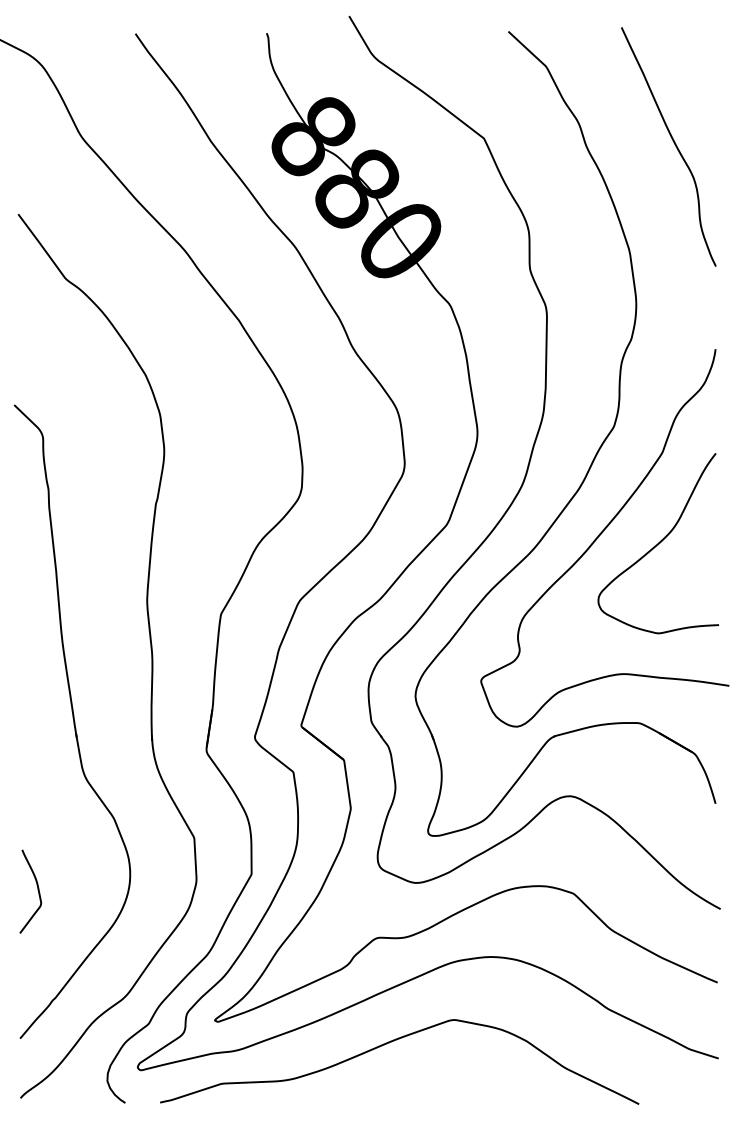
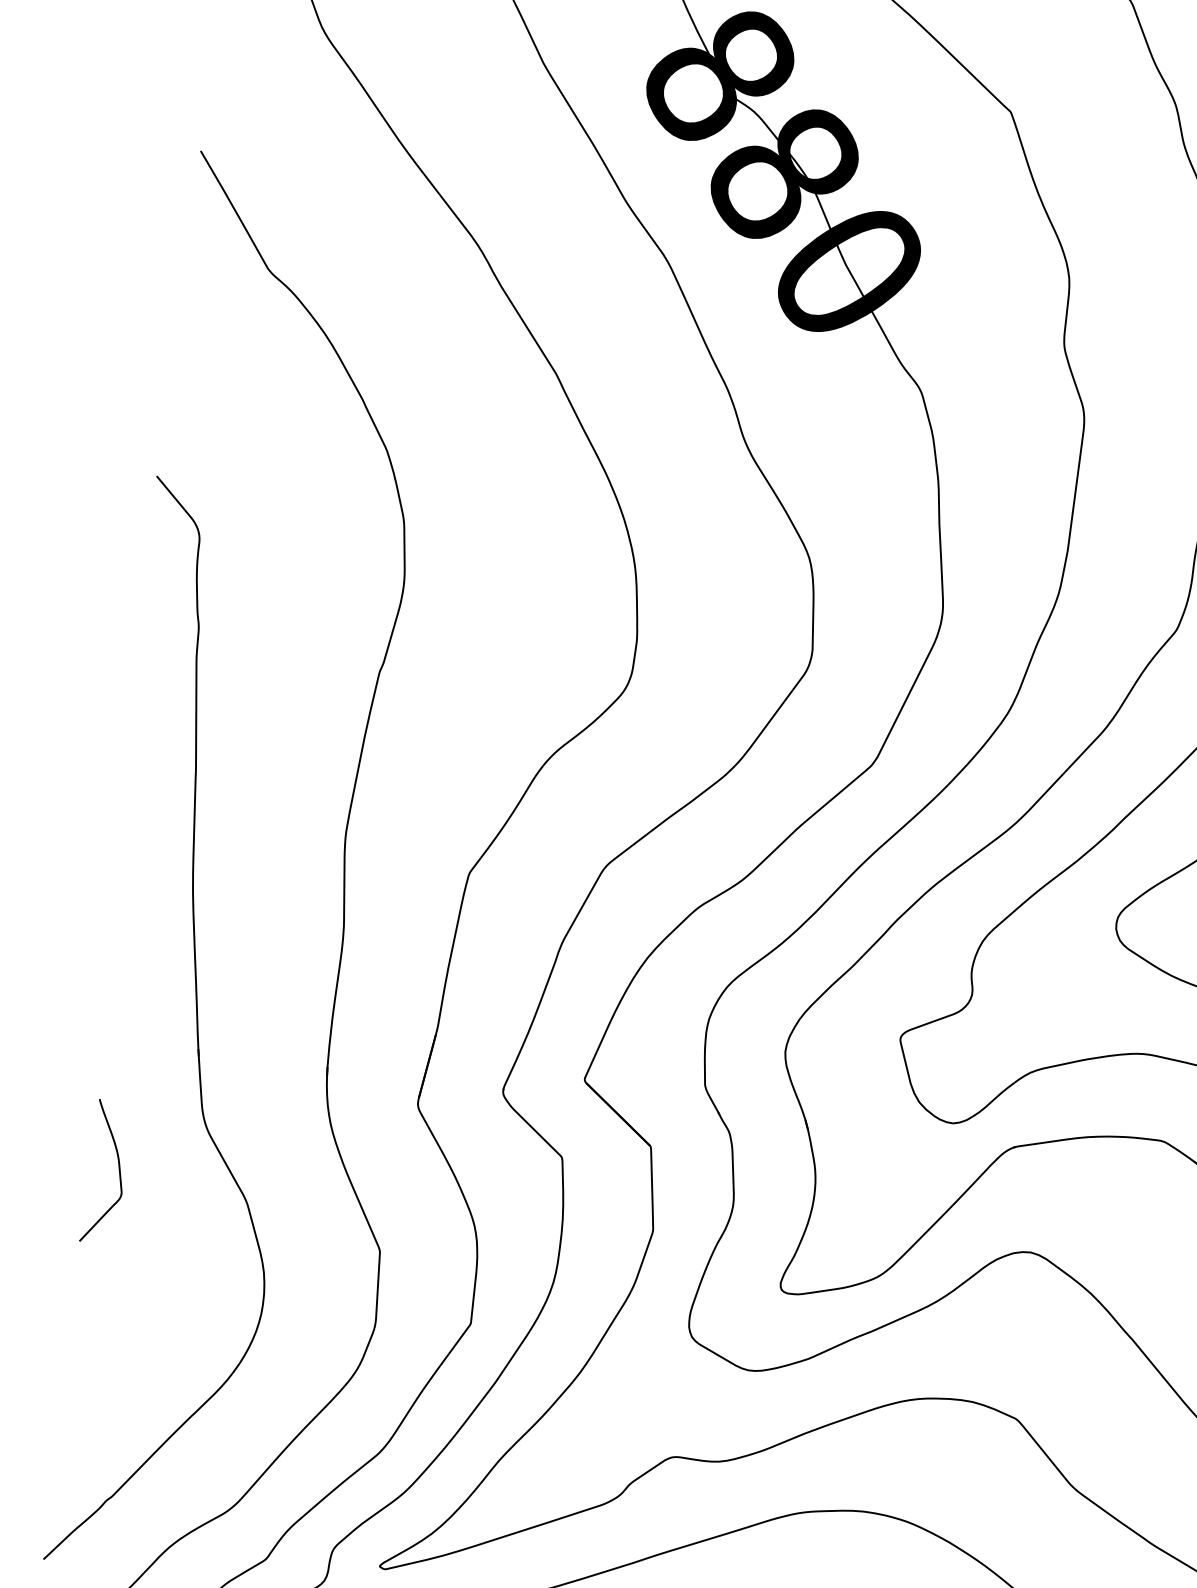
curve: (37, 890) -> (117, 1171), moved

